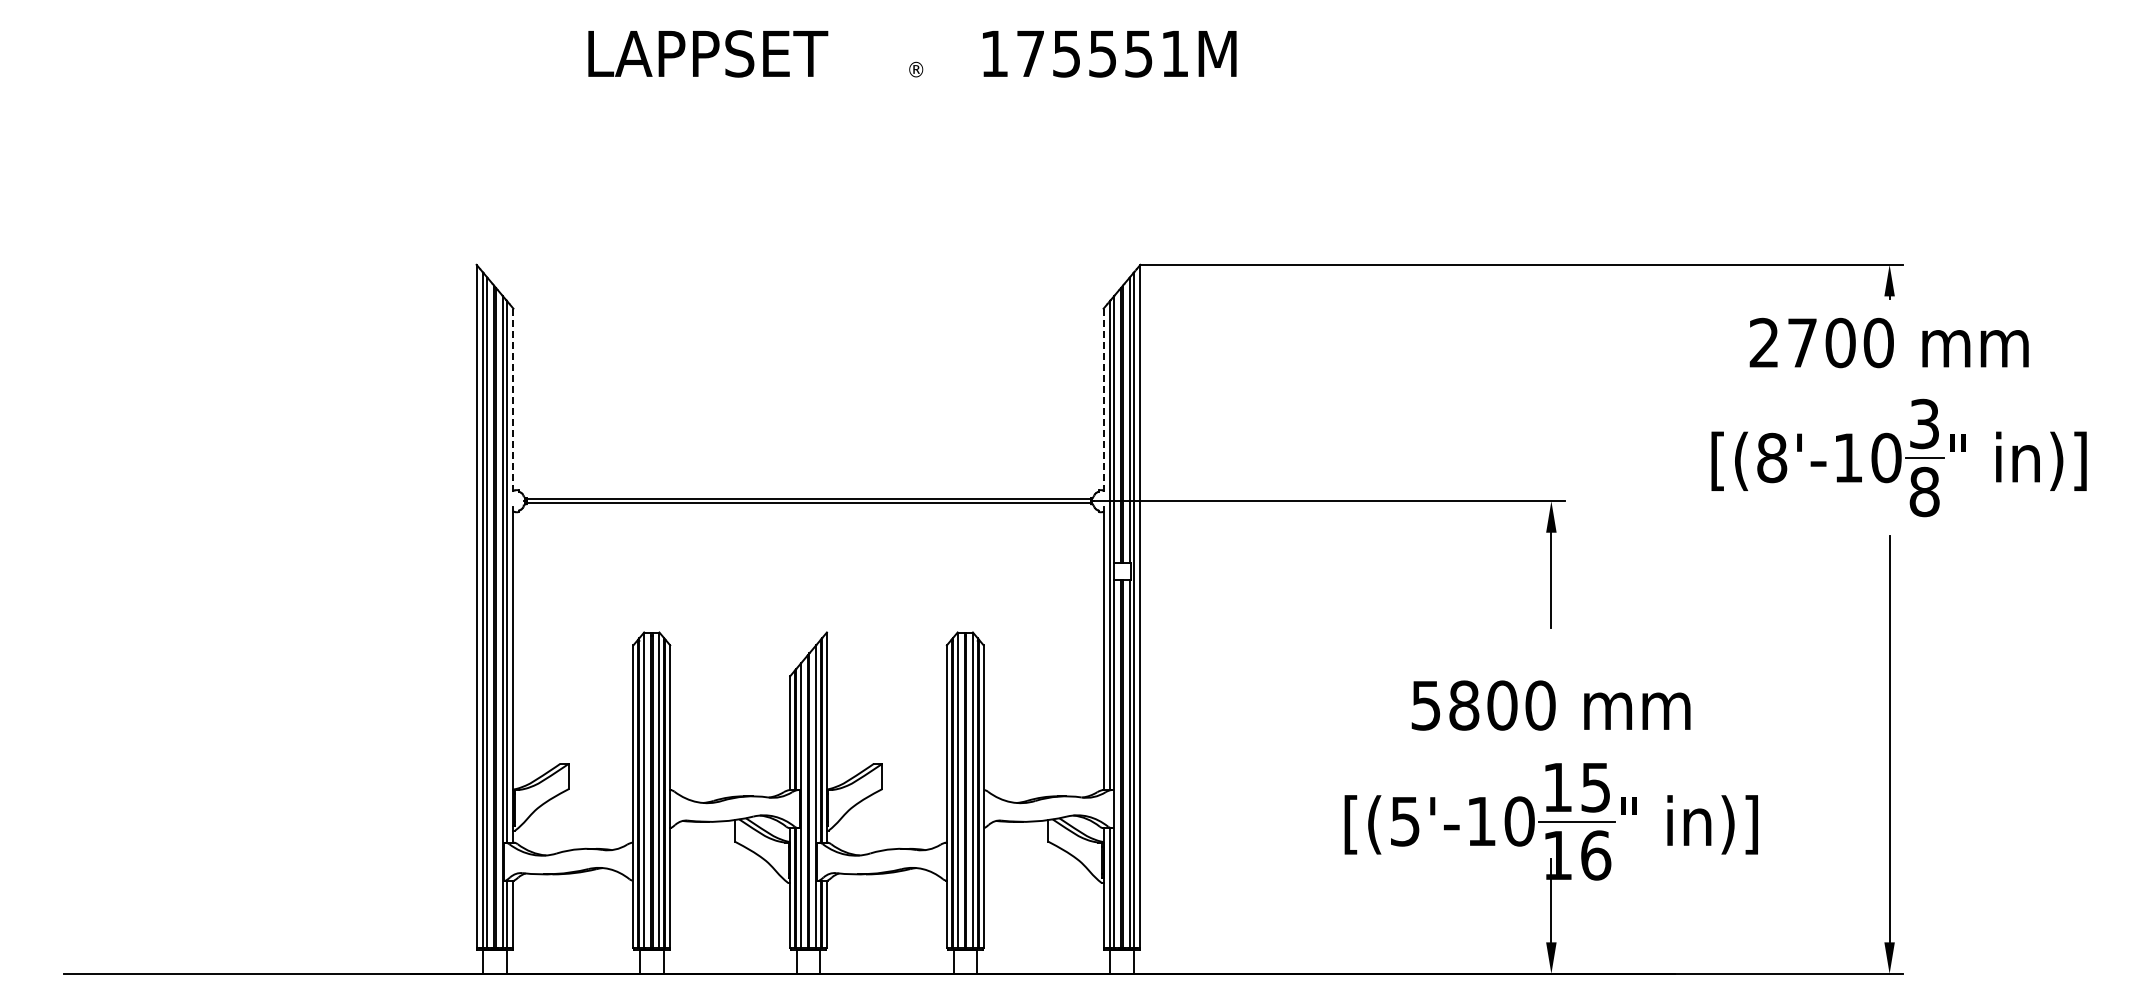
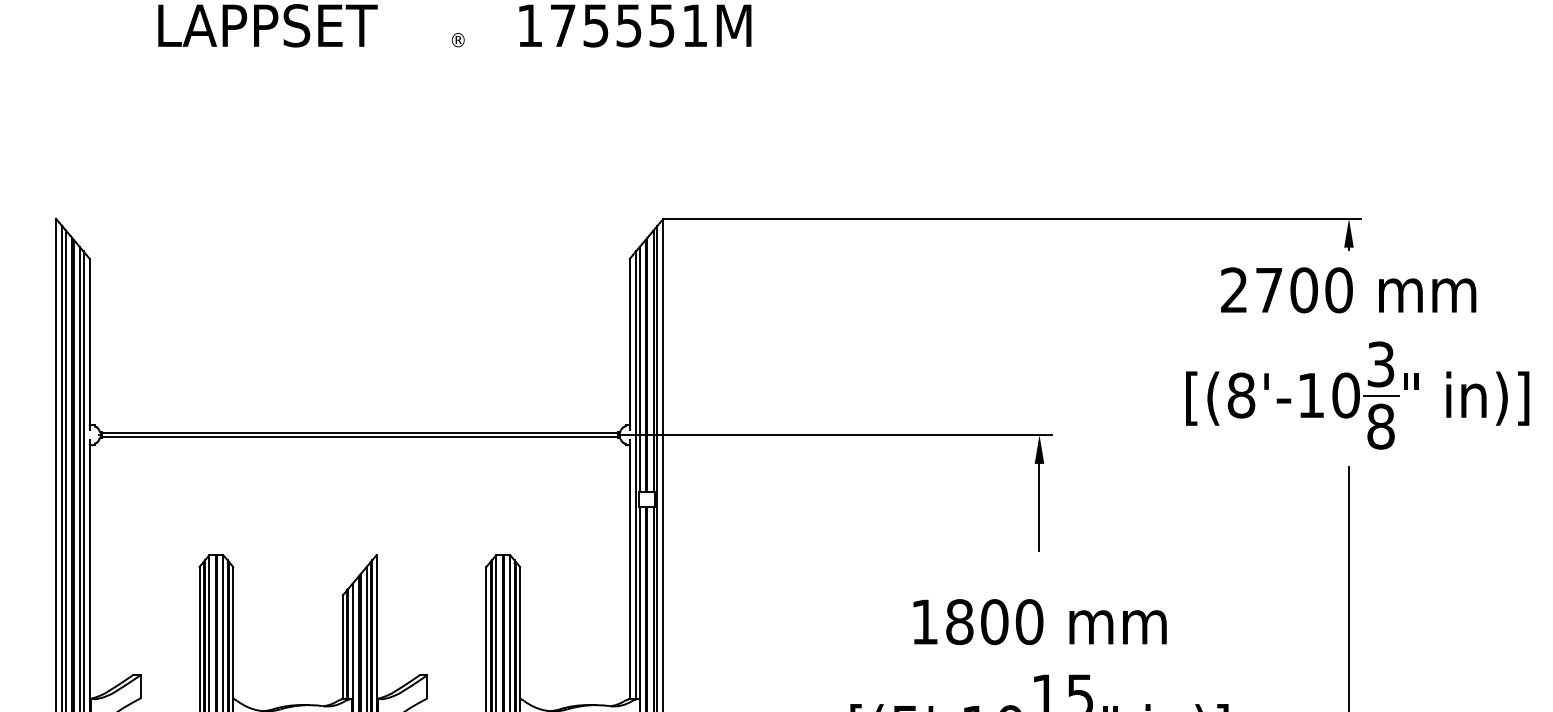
line: (513, 402) -> (89, 344), dashed -> solid
line: (1103, 402) -> (629, 344), dashed -> solid
text: (1425, 705) -> (924, 621), 5800 -> 1800

